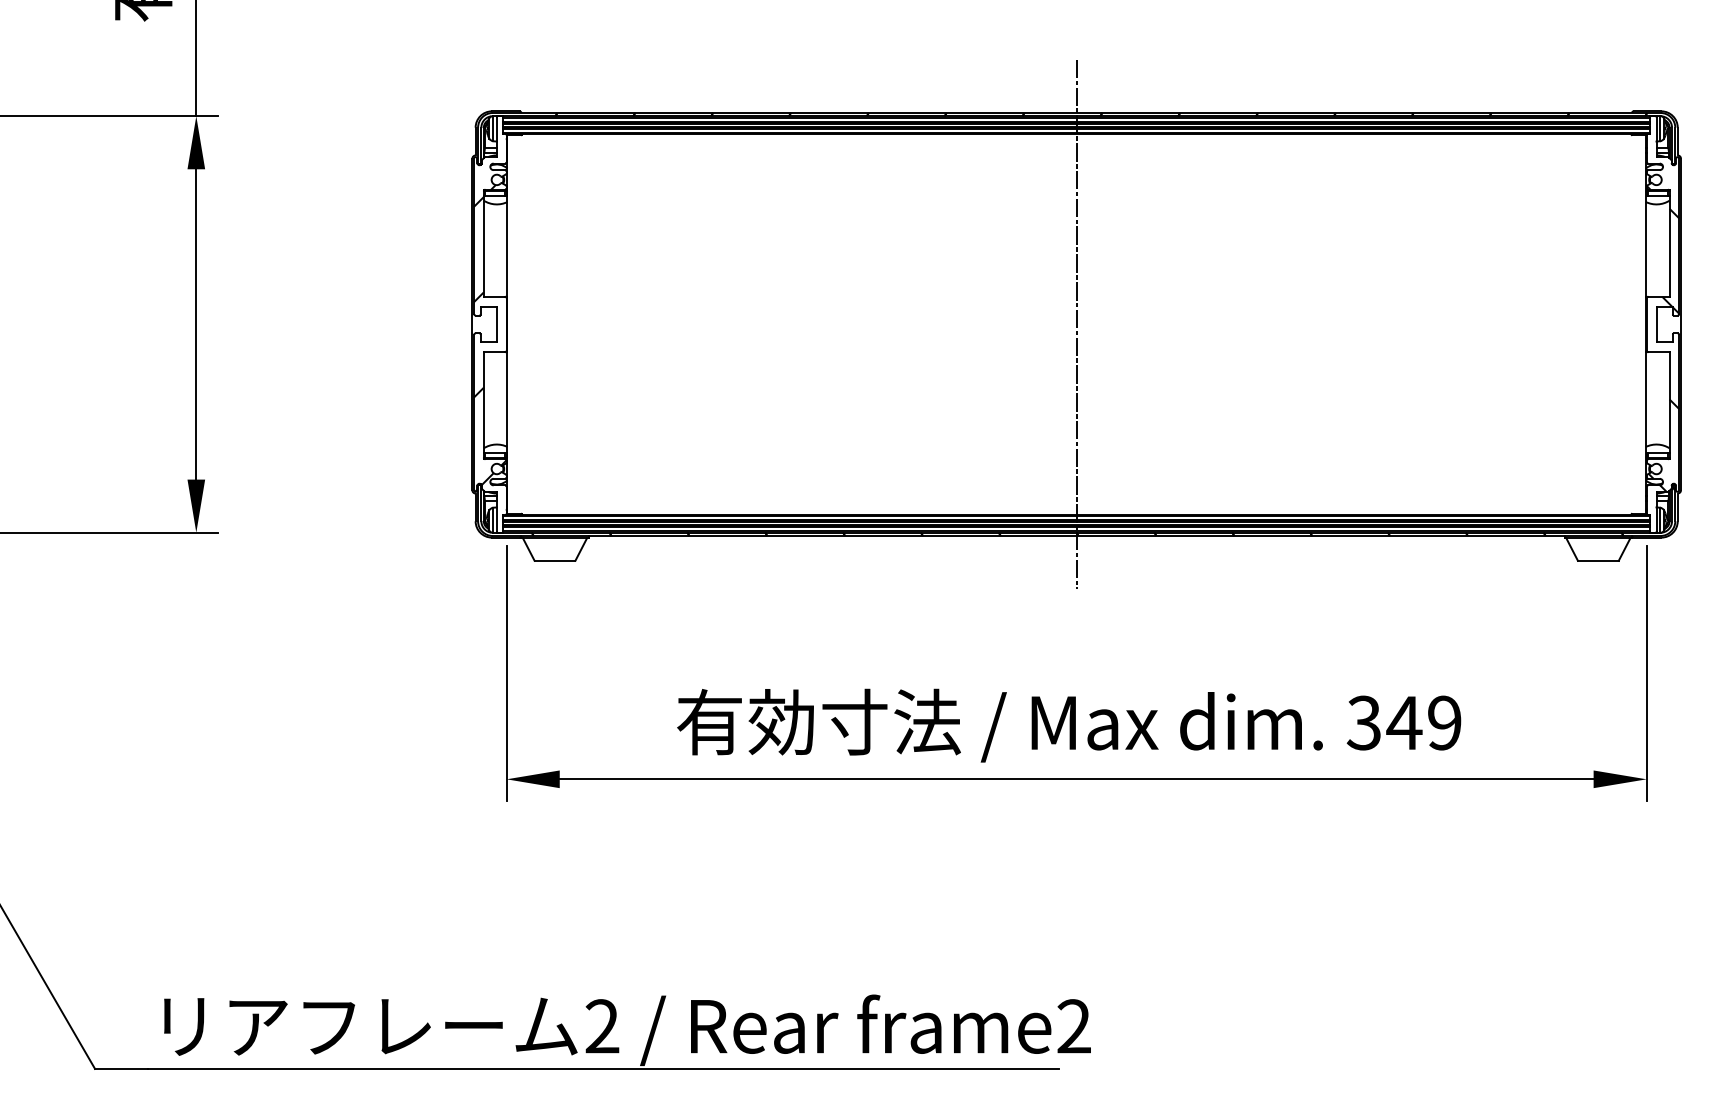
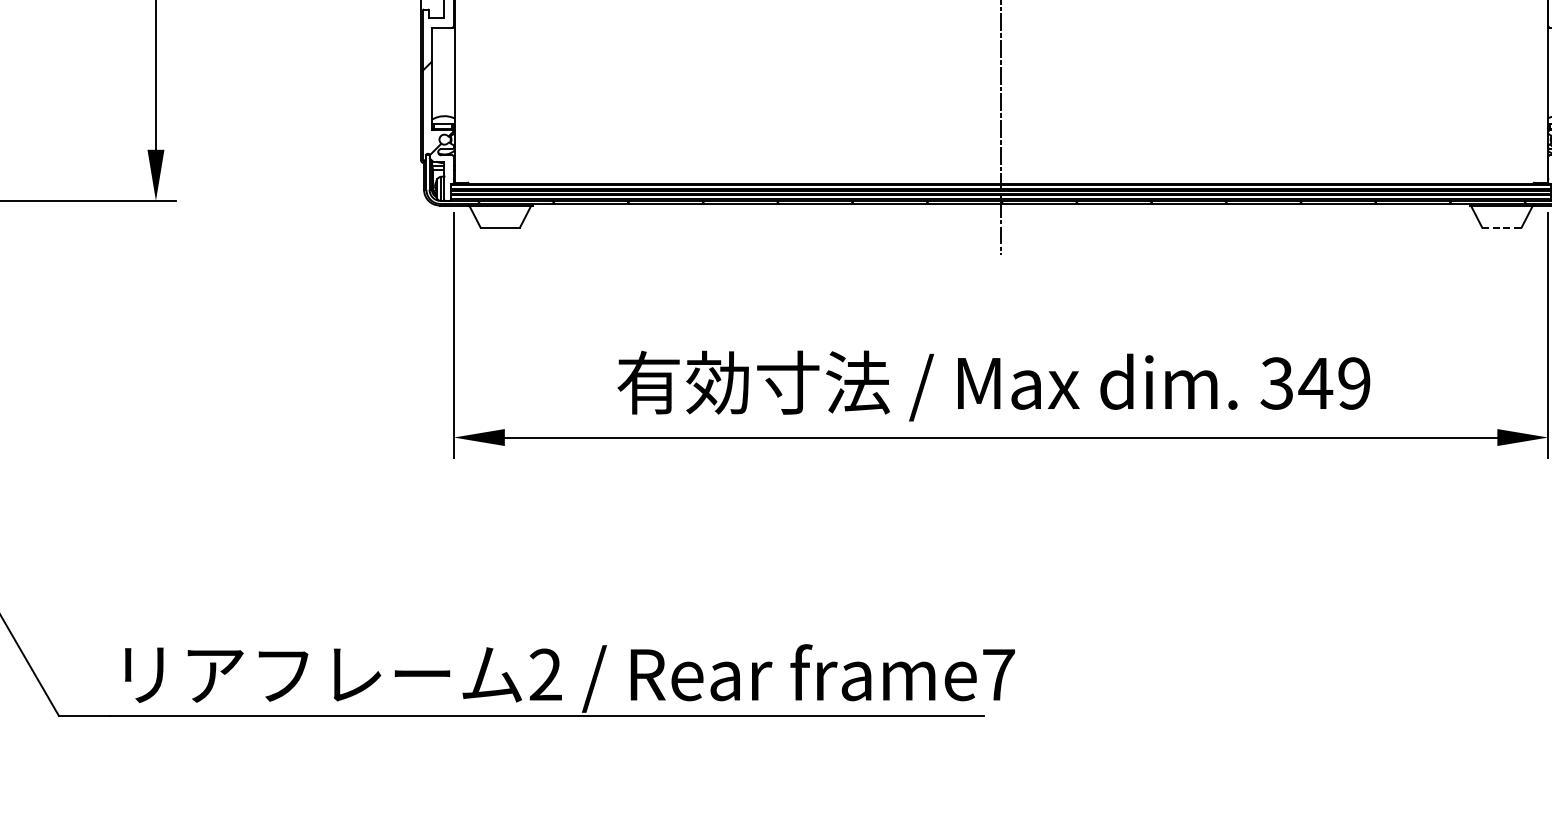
line: (1598, 560) -> (1502, 227), solid -> dashed
text: (1074, 1026) -> (999, 674), frame2 -> frame7

